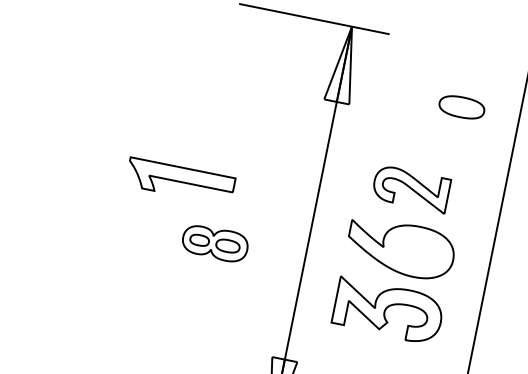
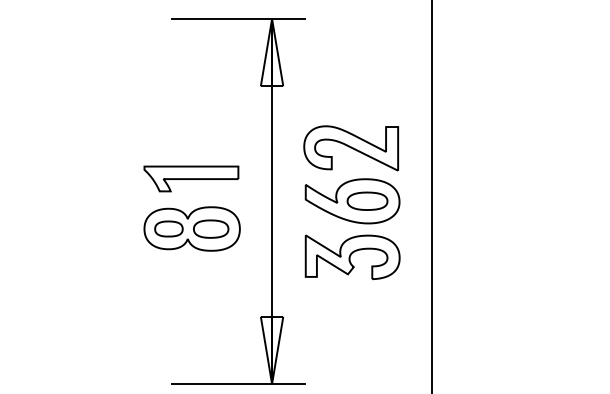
part: (462, 106) -> (367, 200), moved
part: (180, 181) -> (191, 178), moved
part: (410, 189) -> (350, 148), size x1.43
part: (214, 242) -> (191, 228), size x1.67

